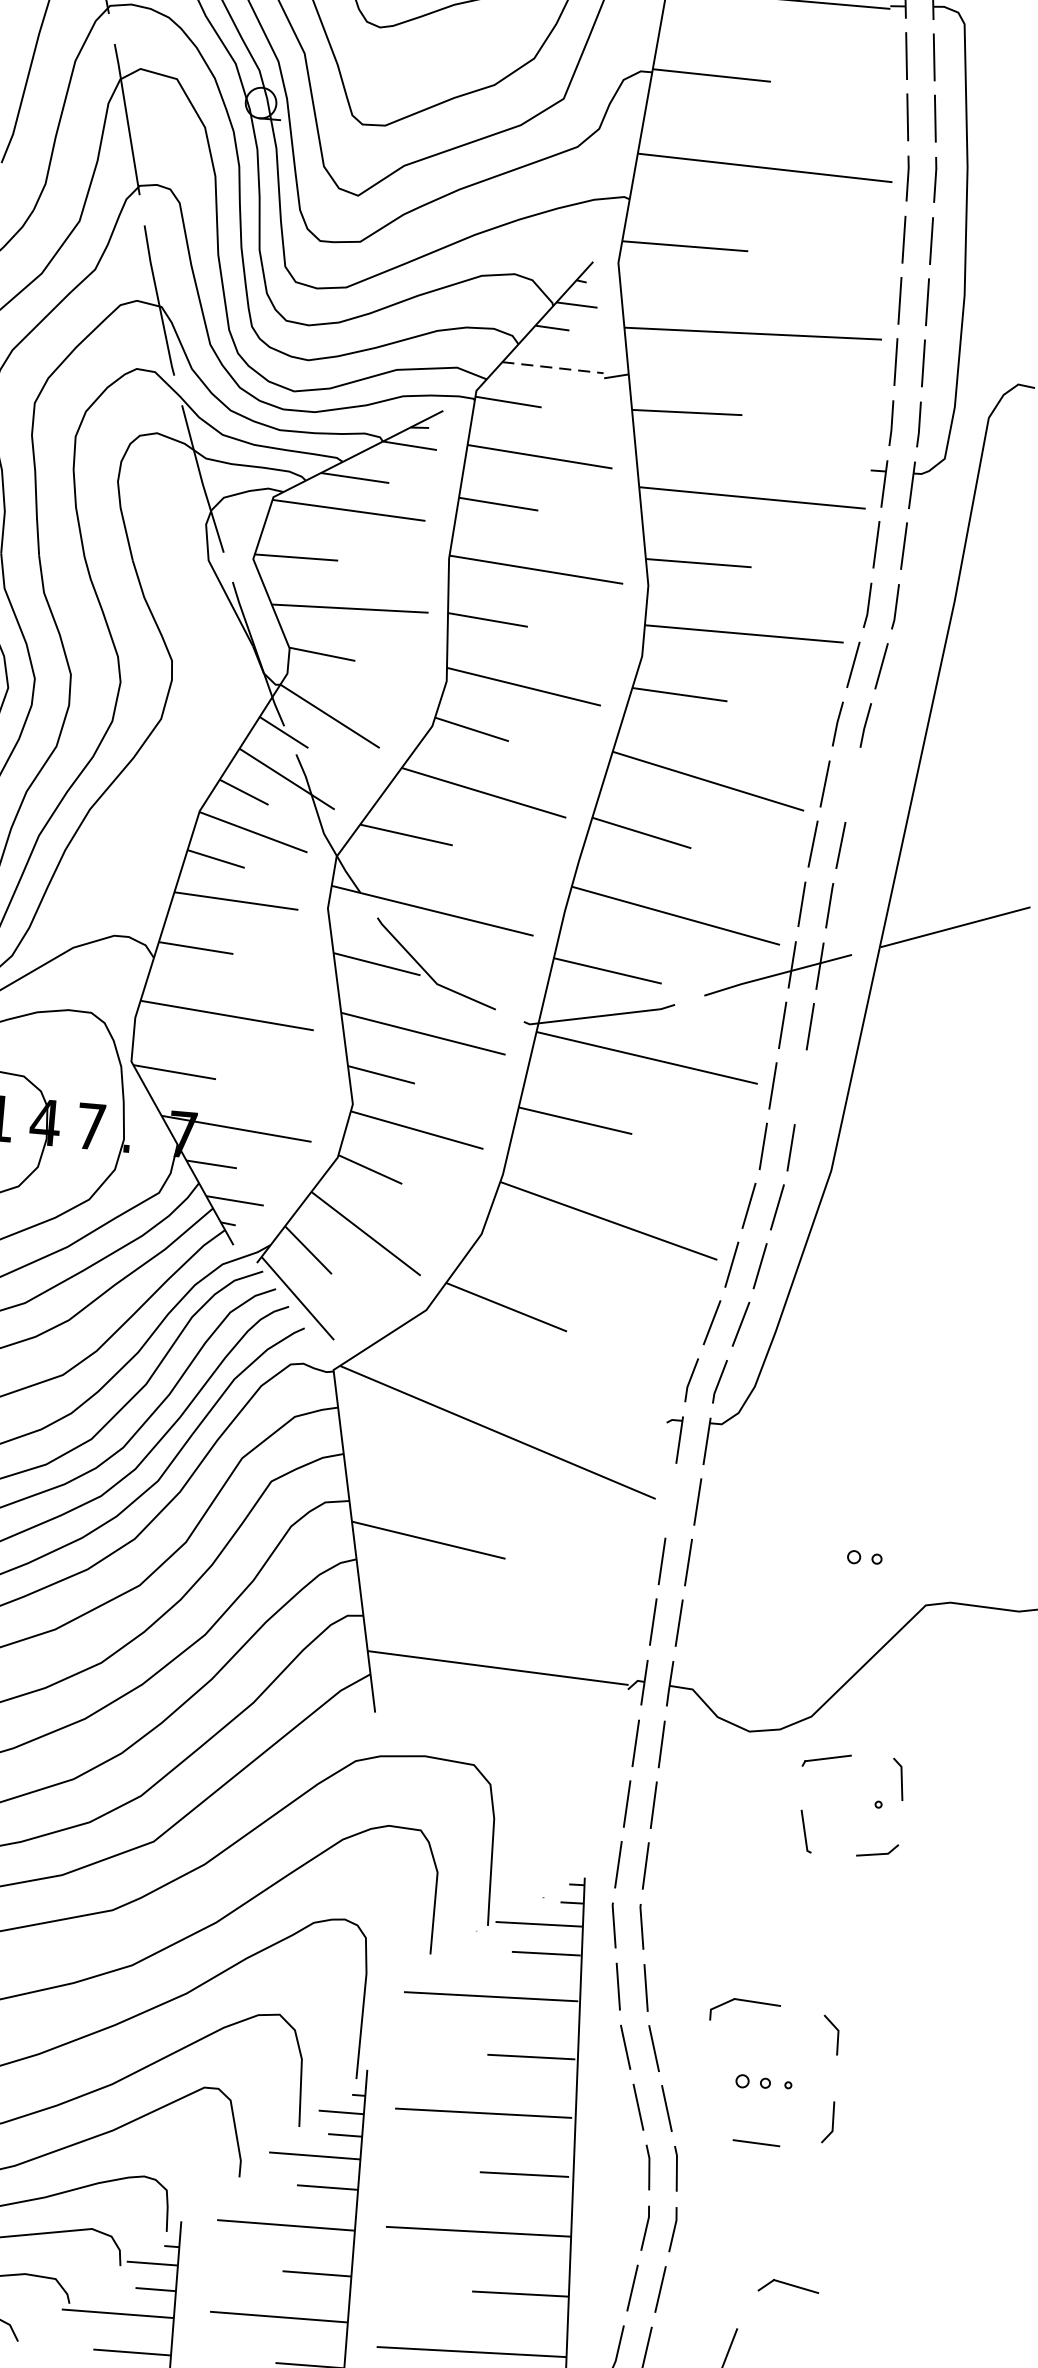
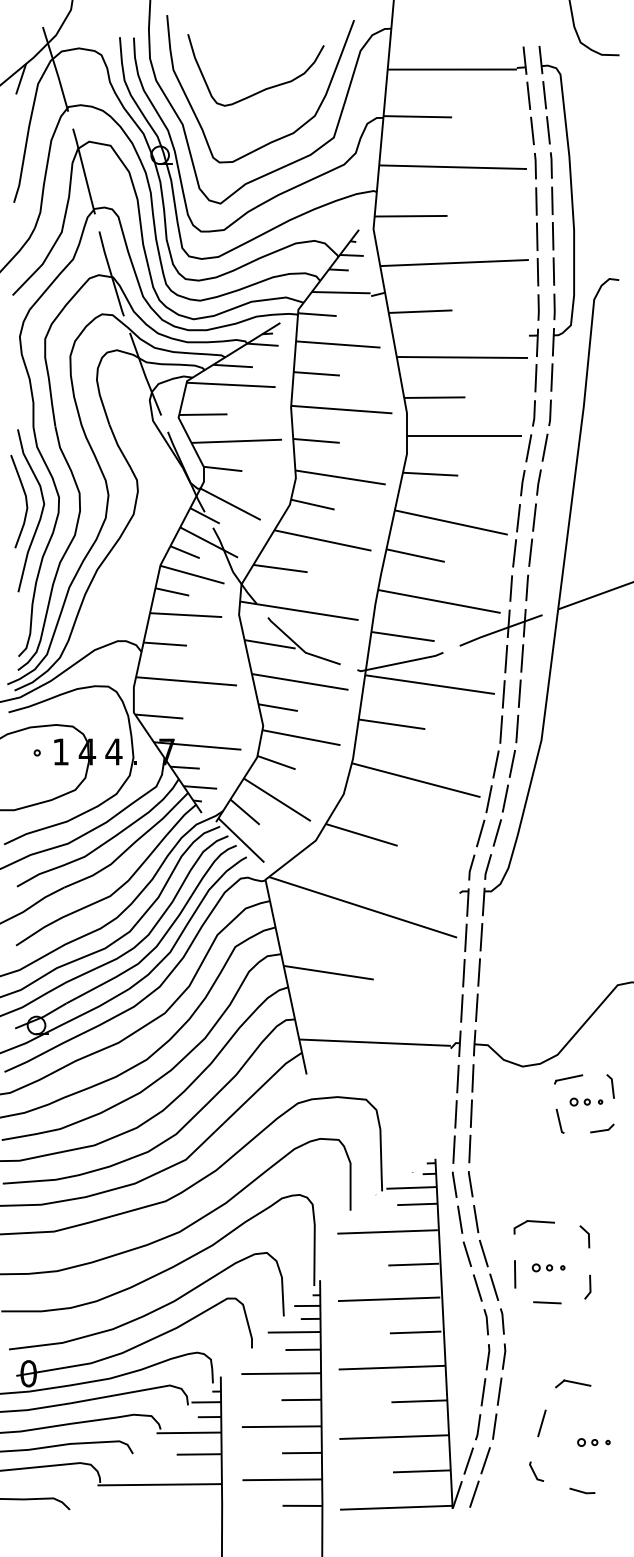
line: (553, 367) -> (341, 292), dashed -> solid
line: (852, 785) -> (534, 517), added
line: (800, 1086) -> (519, 693), added
text: (90, 1125) -> (113, 751), 7 -> 4
line: (670, 1500) -> (465, 937), added
part: (863, 1556) -> (579, 1101), moved
line: (703, 2089) -> (514, 1274), added

